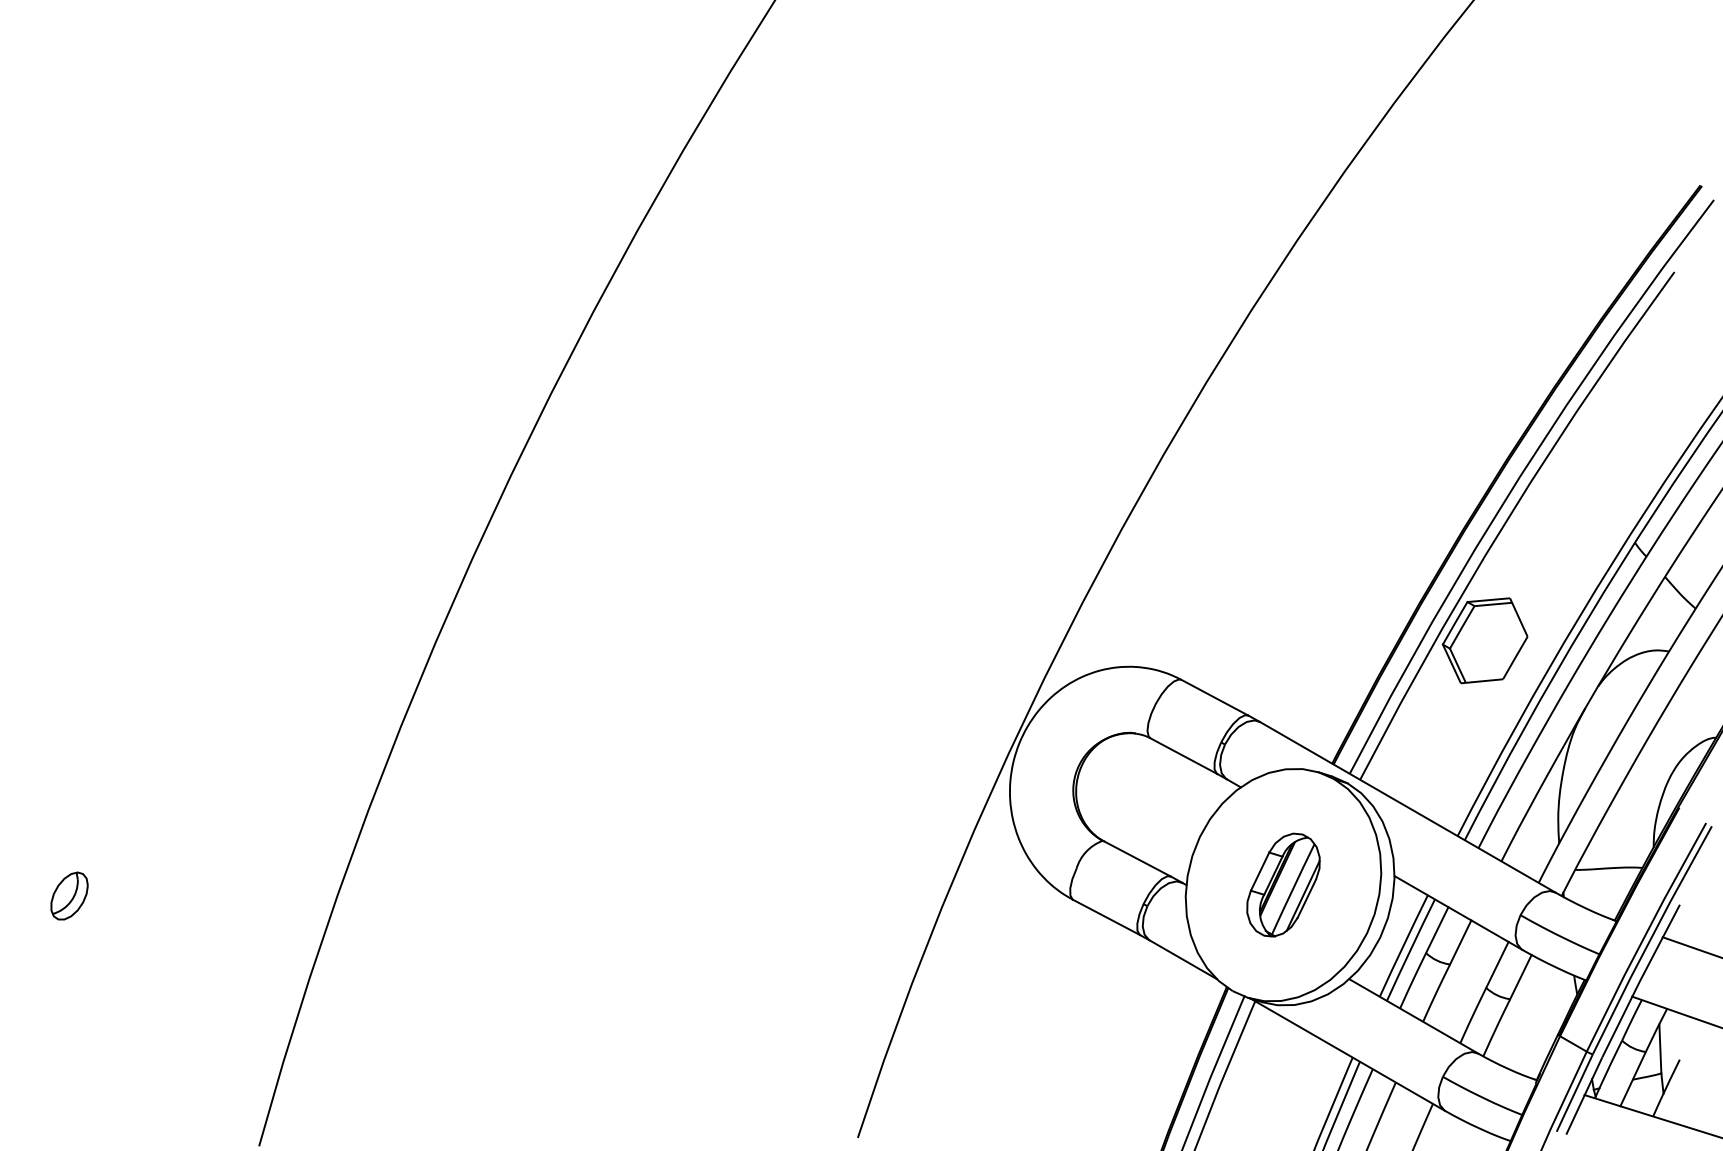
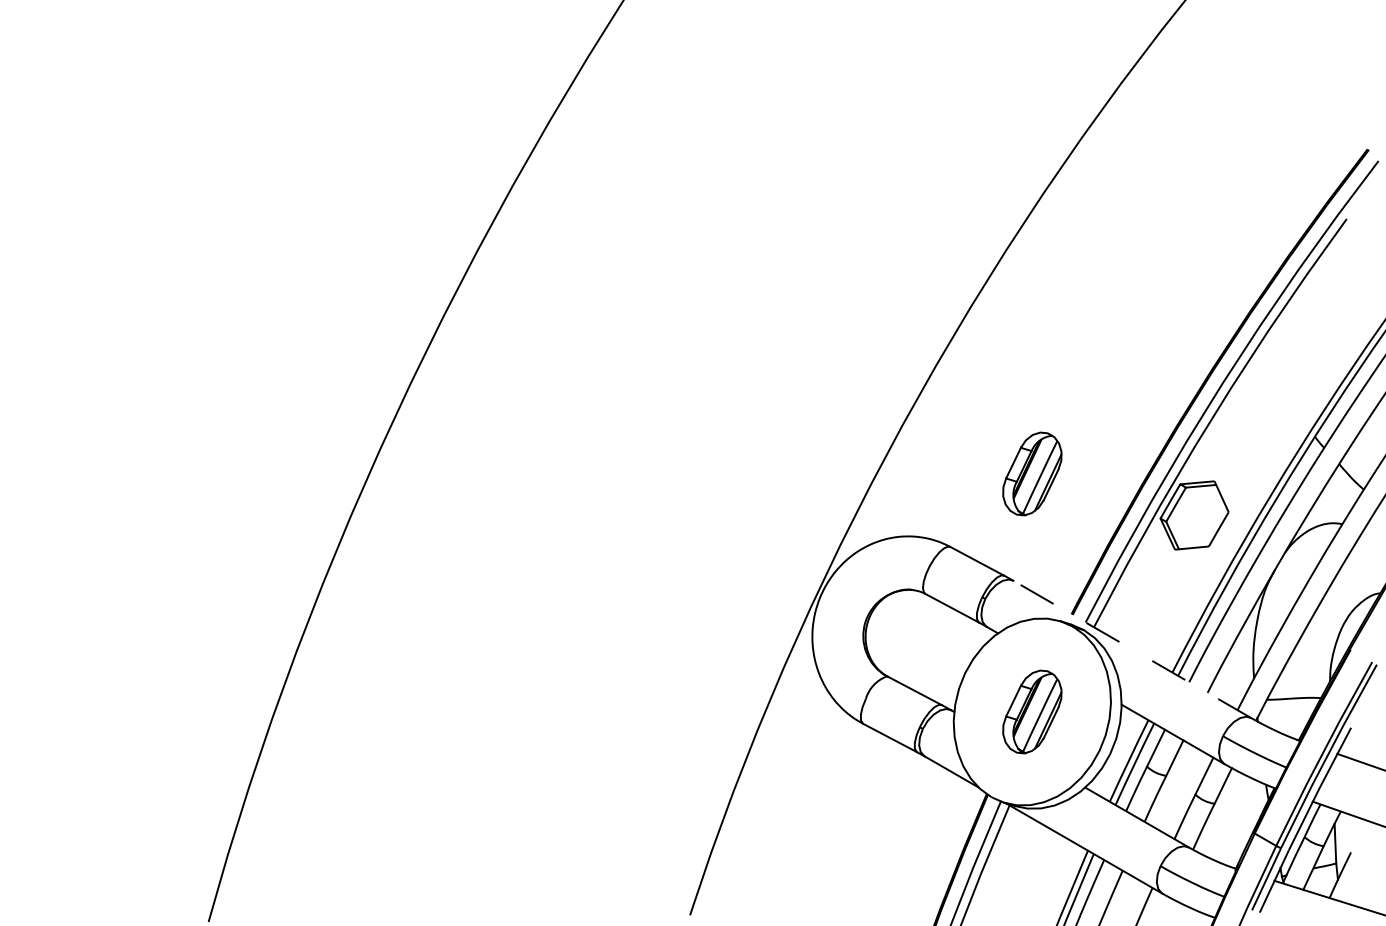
part: (1283, 588) -> (1032, 473), added
line: (1406, 807) -> (1131, 649), solid -> dashed
part: (68, 895) -> (55, 720), removed

